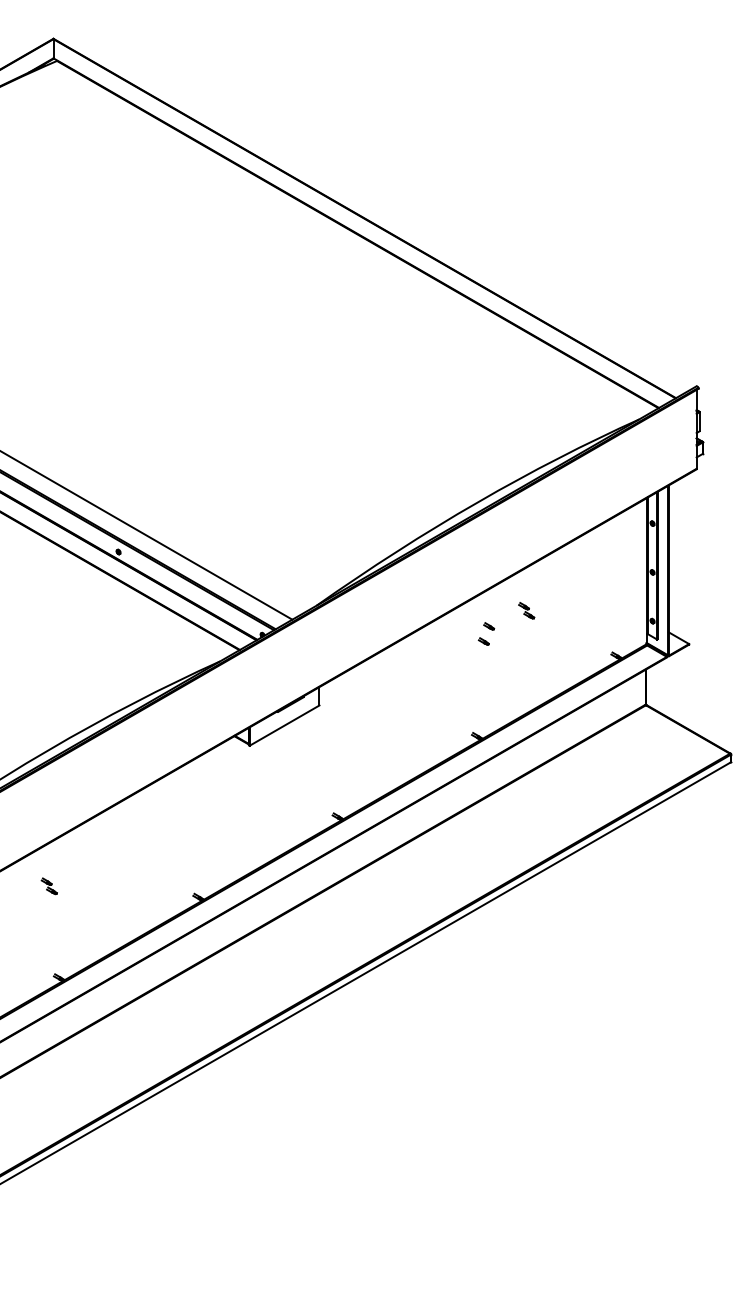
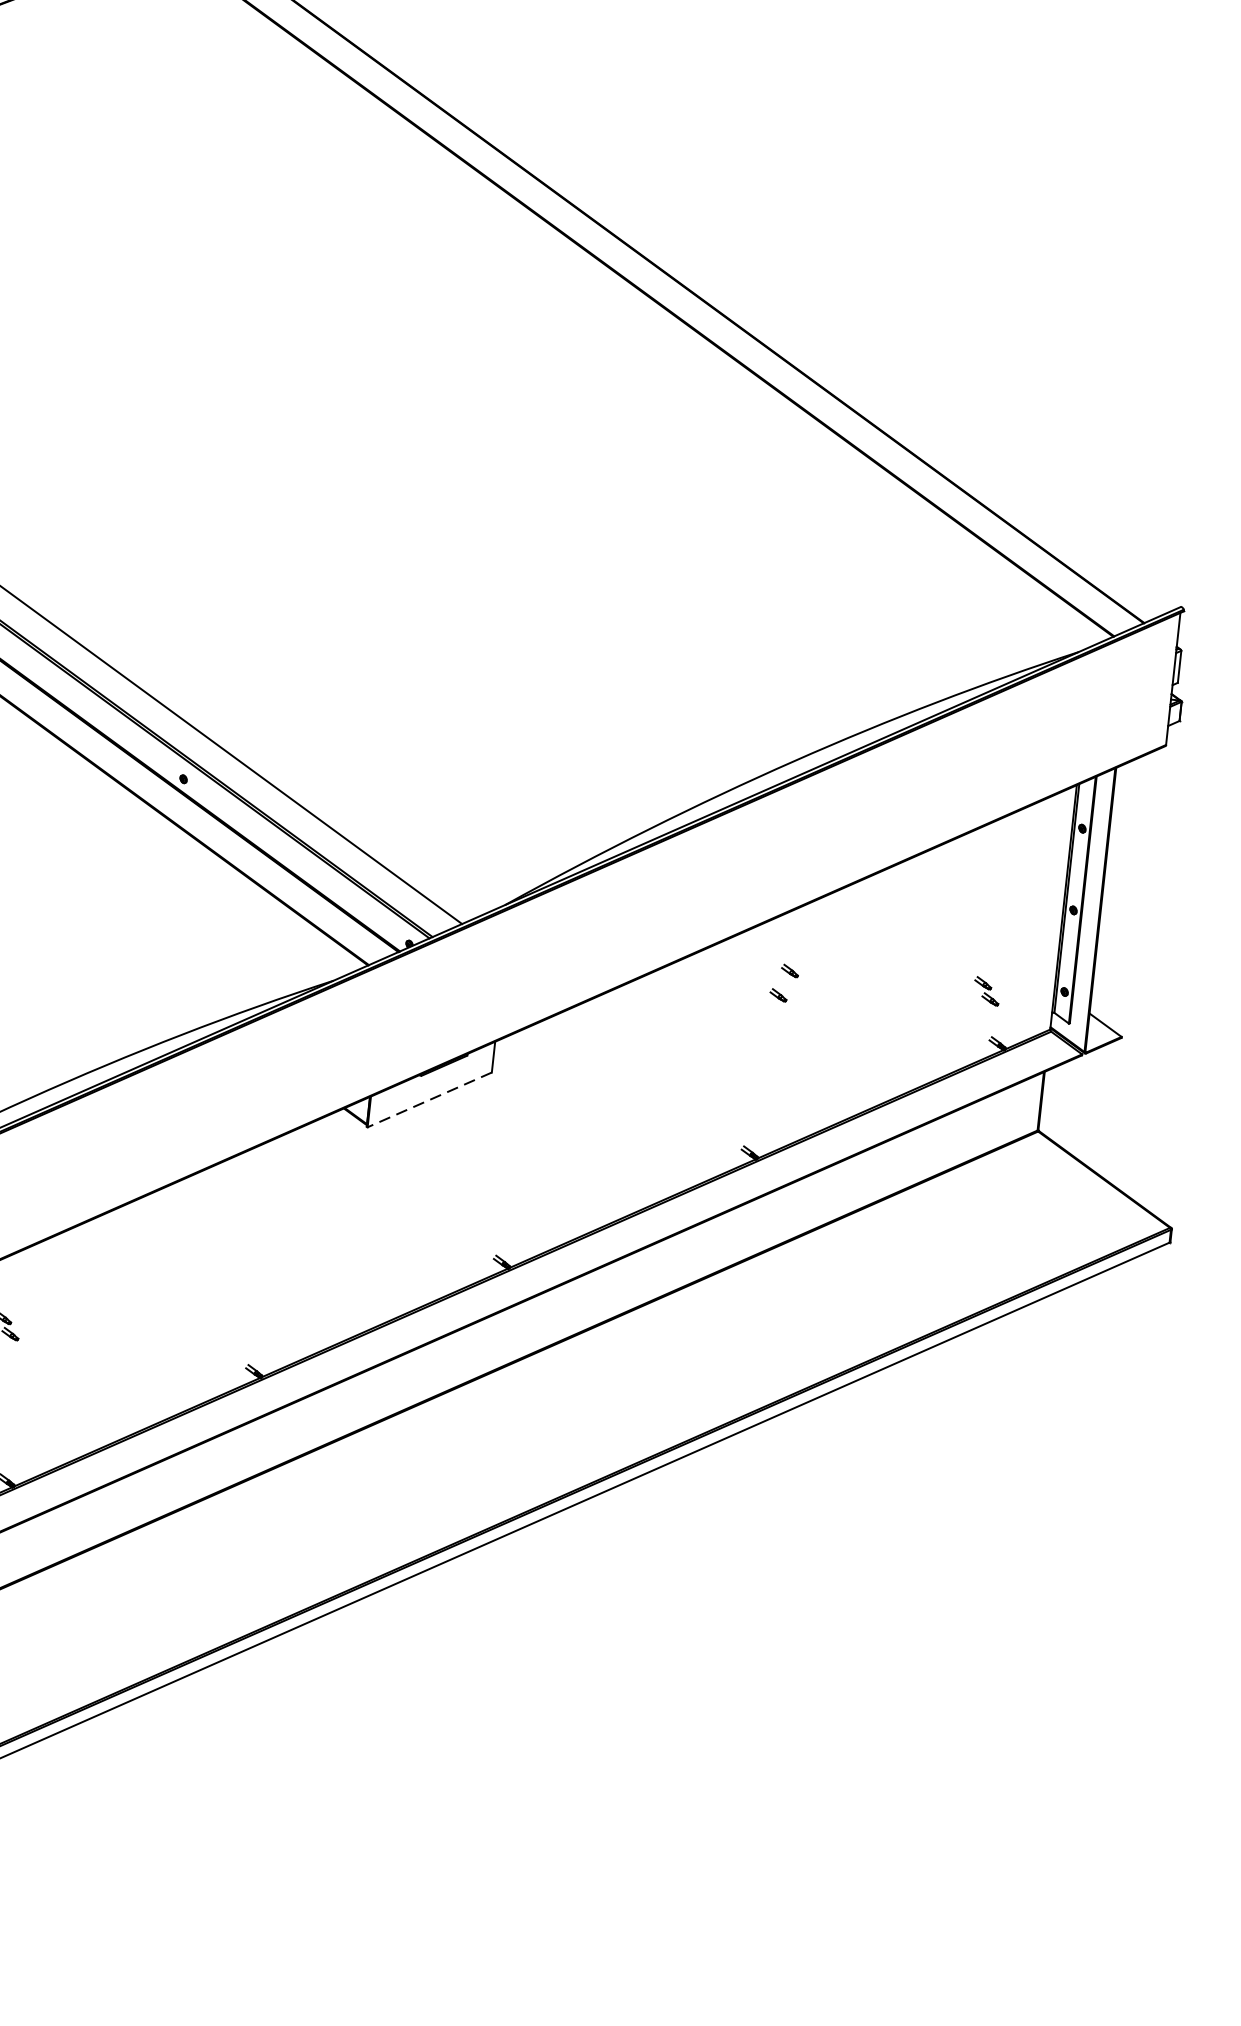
part: (526, 610) -> (986, 990), moved
line: (284, 725) -> (429, 1099), solid -> dashed

